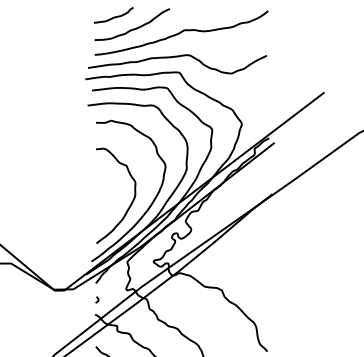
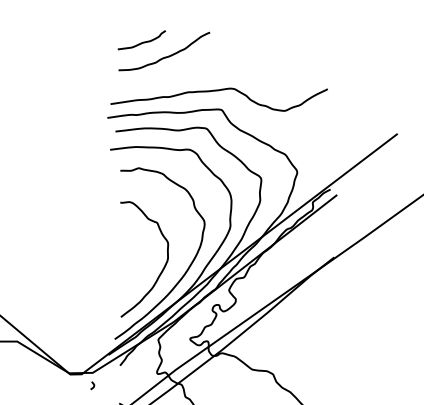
curve: (181, 32) -> (224, 61), removed
curve: (97, 299) -> (92, 385), moved

